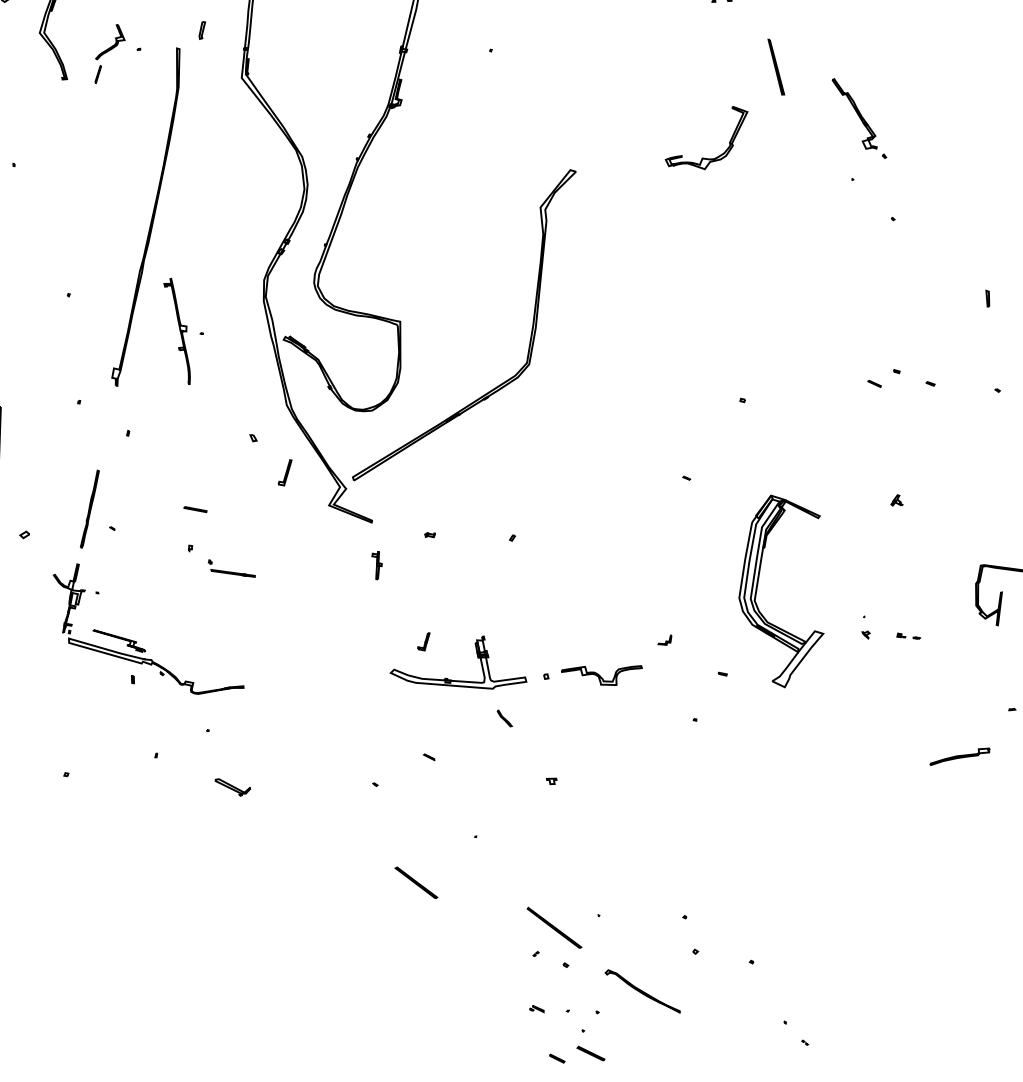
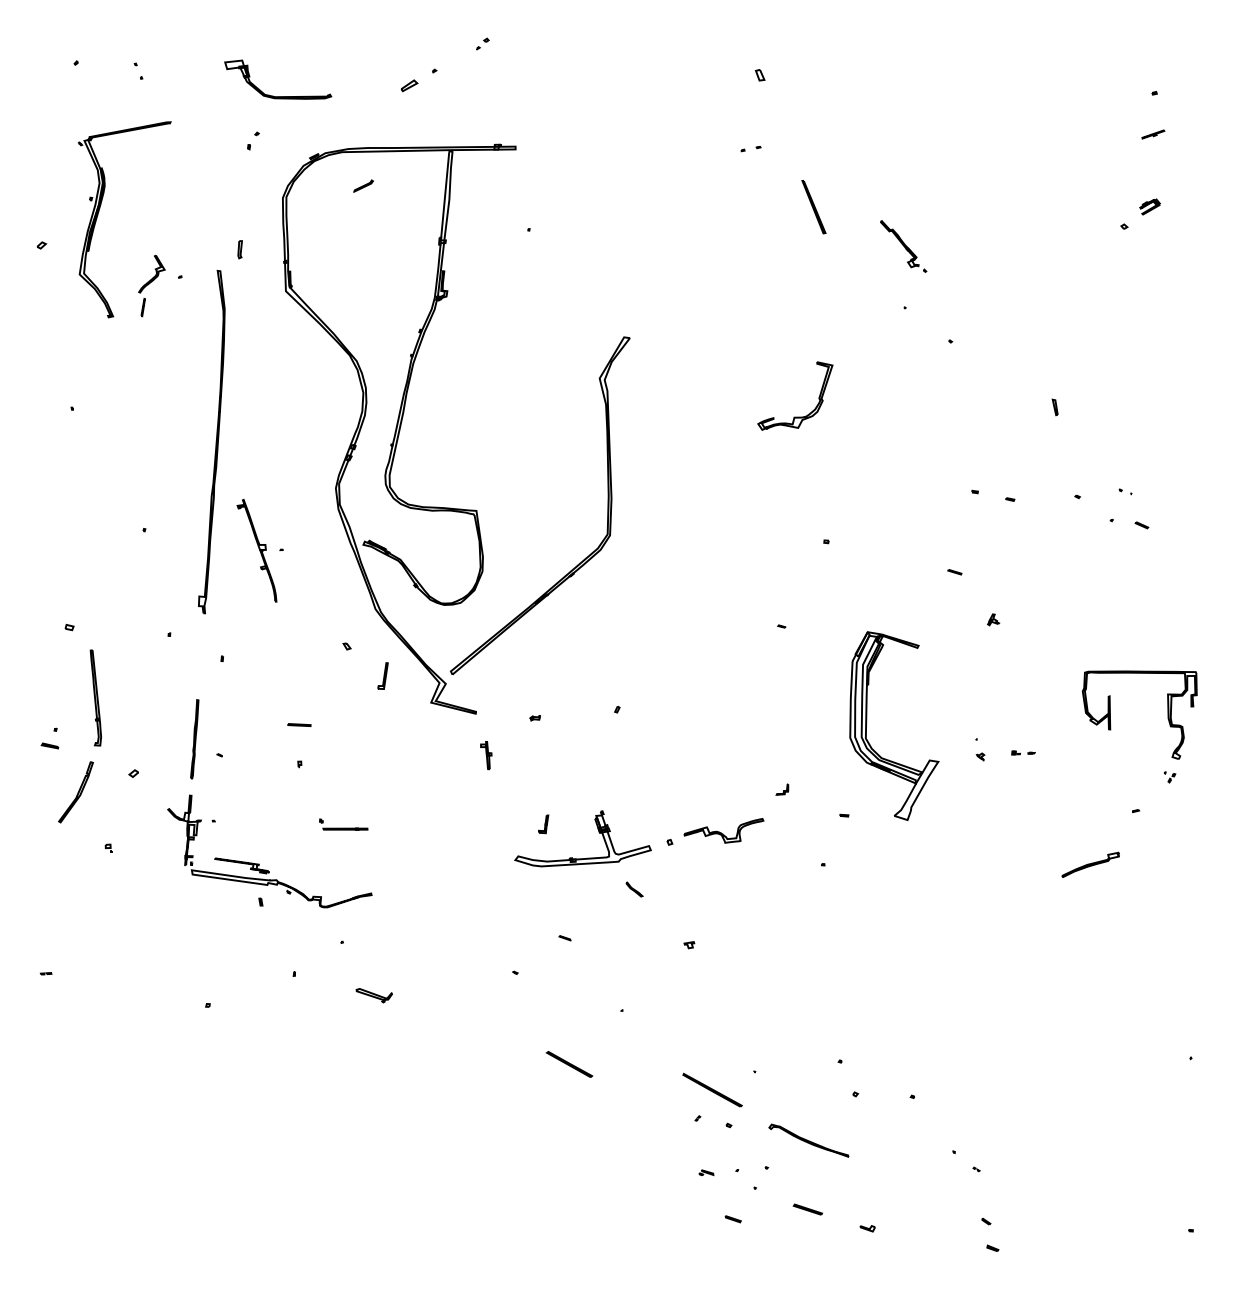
part: (859, 118) -> (903, 246), size x0.71
part: (703, 157) -> (795, 416), moved
part: (874, 384) -> (954, 572), moved
part: (231, 568) -> (343, 824), moved
line: (590, 1053) -> (807, 1209), moved

